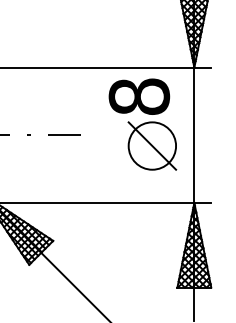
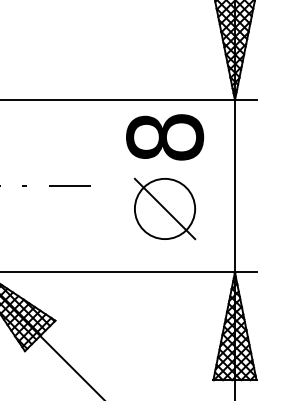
part: (152, 145) -> (165, 208), moved

